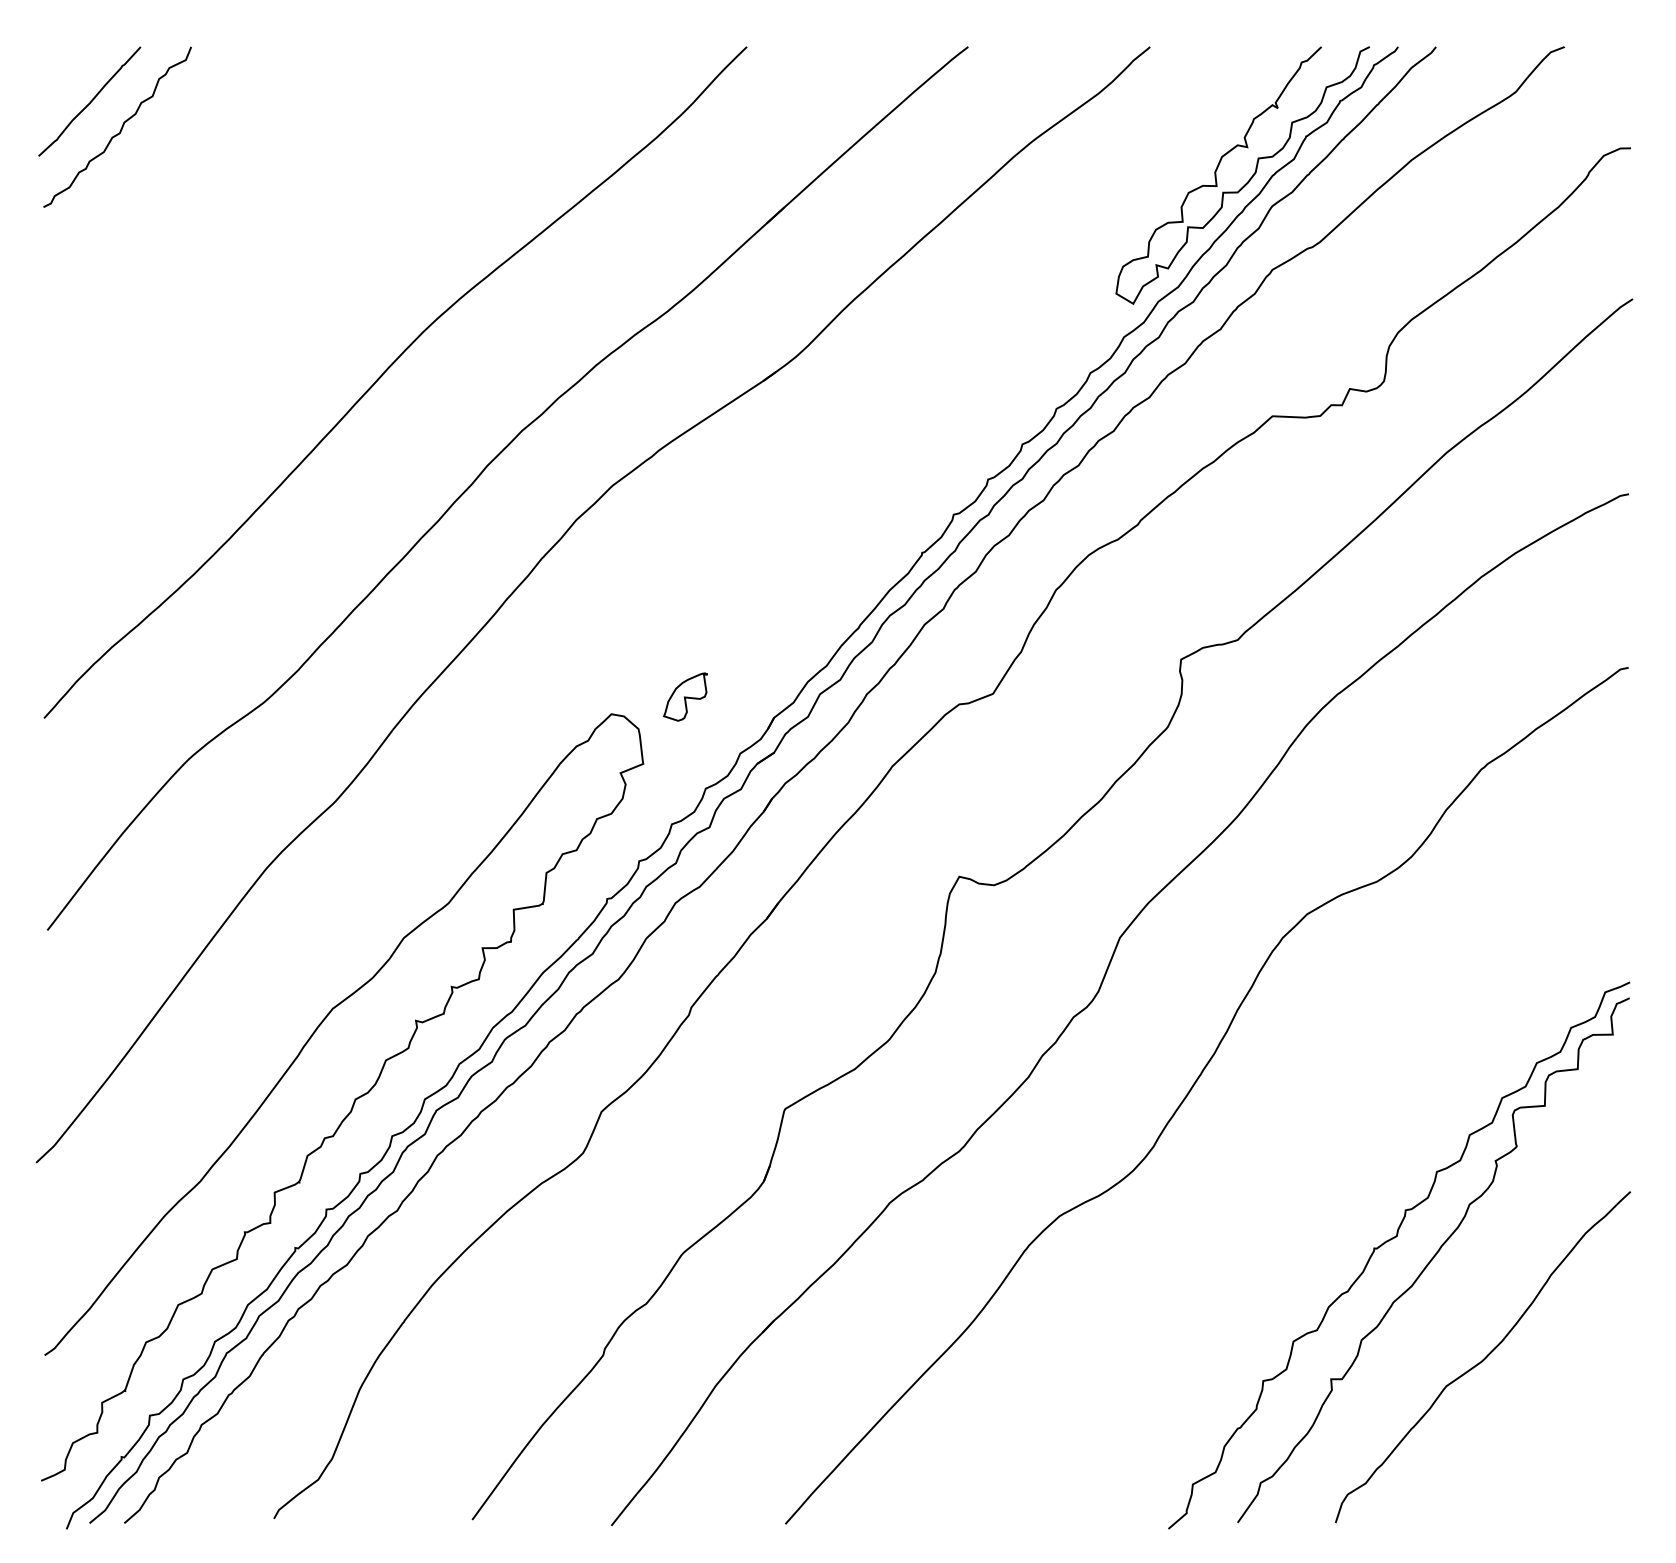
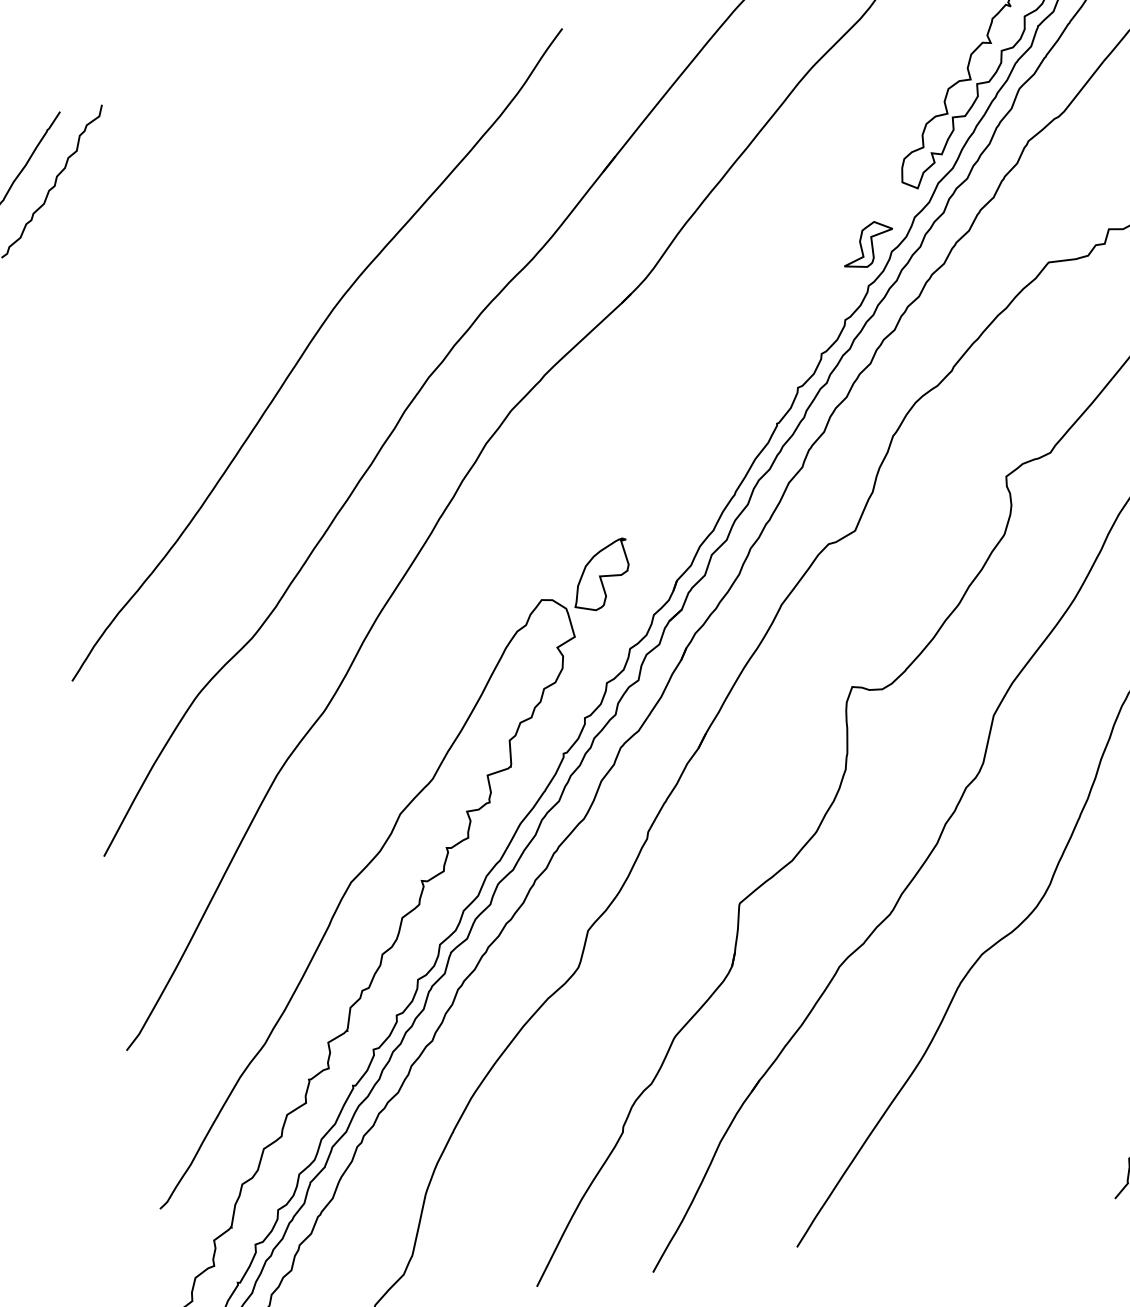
part: (1063, 360) -> (867, 244), added
part: (685, 696) -> (600, 575), size x1.67

